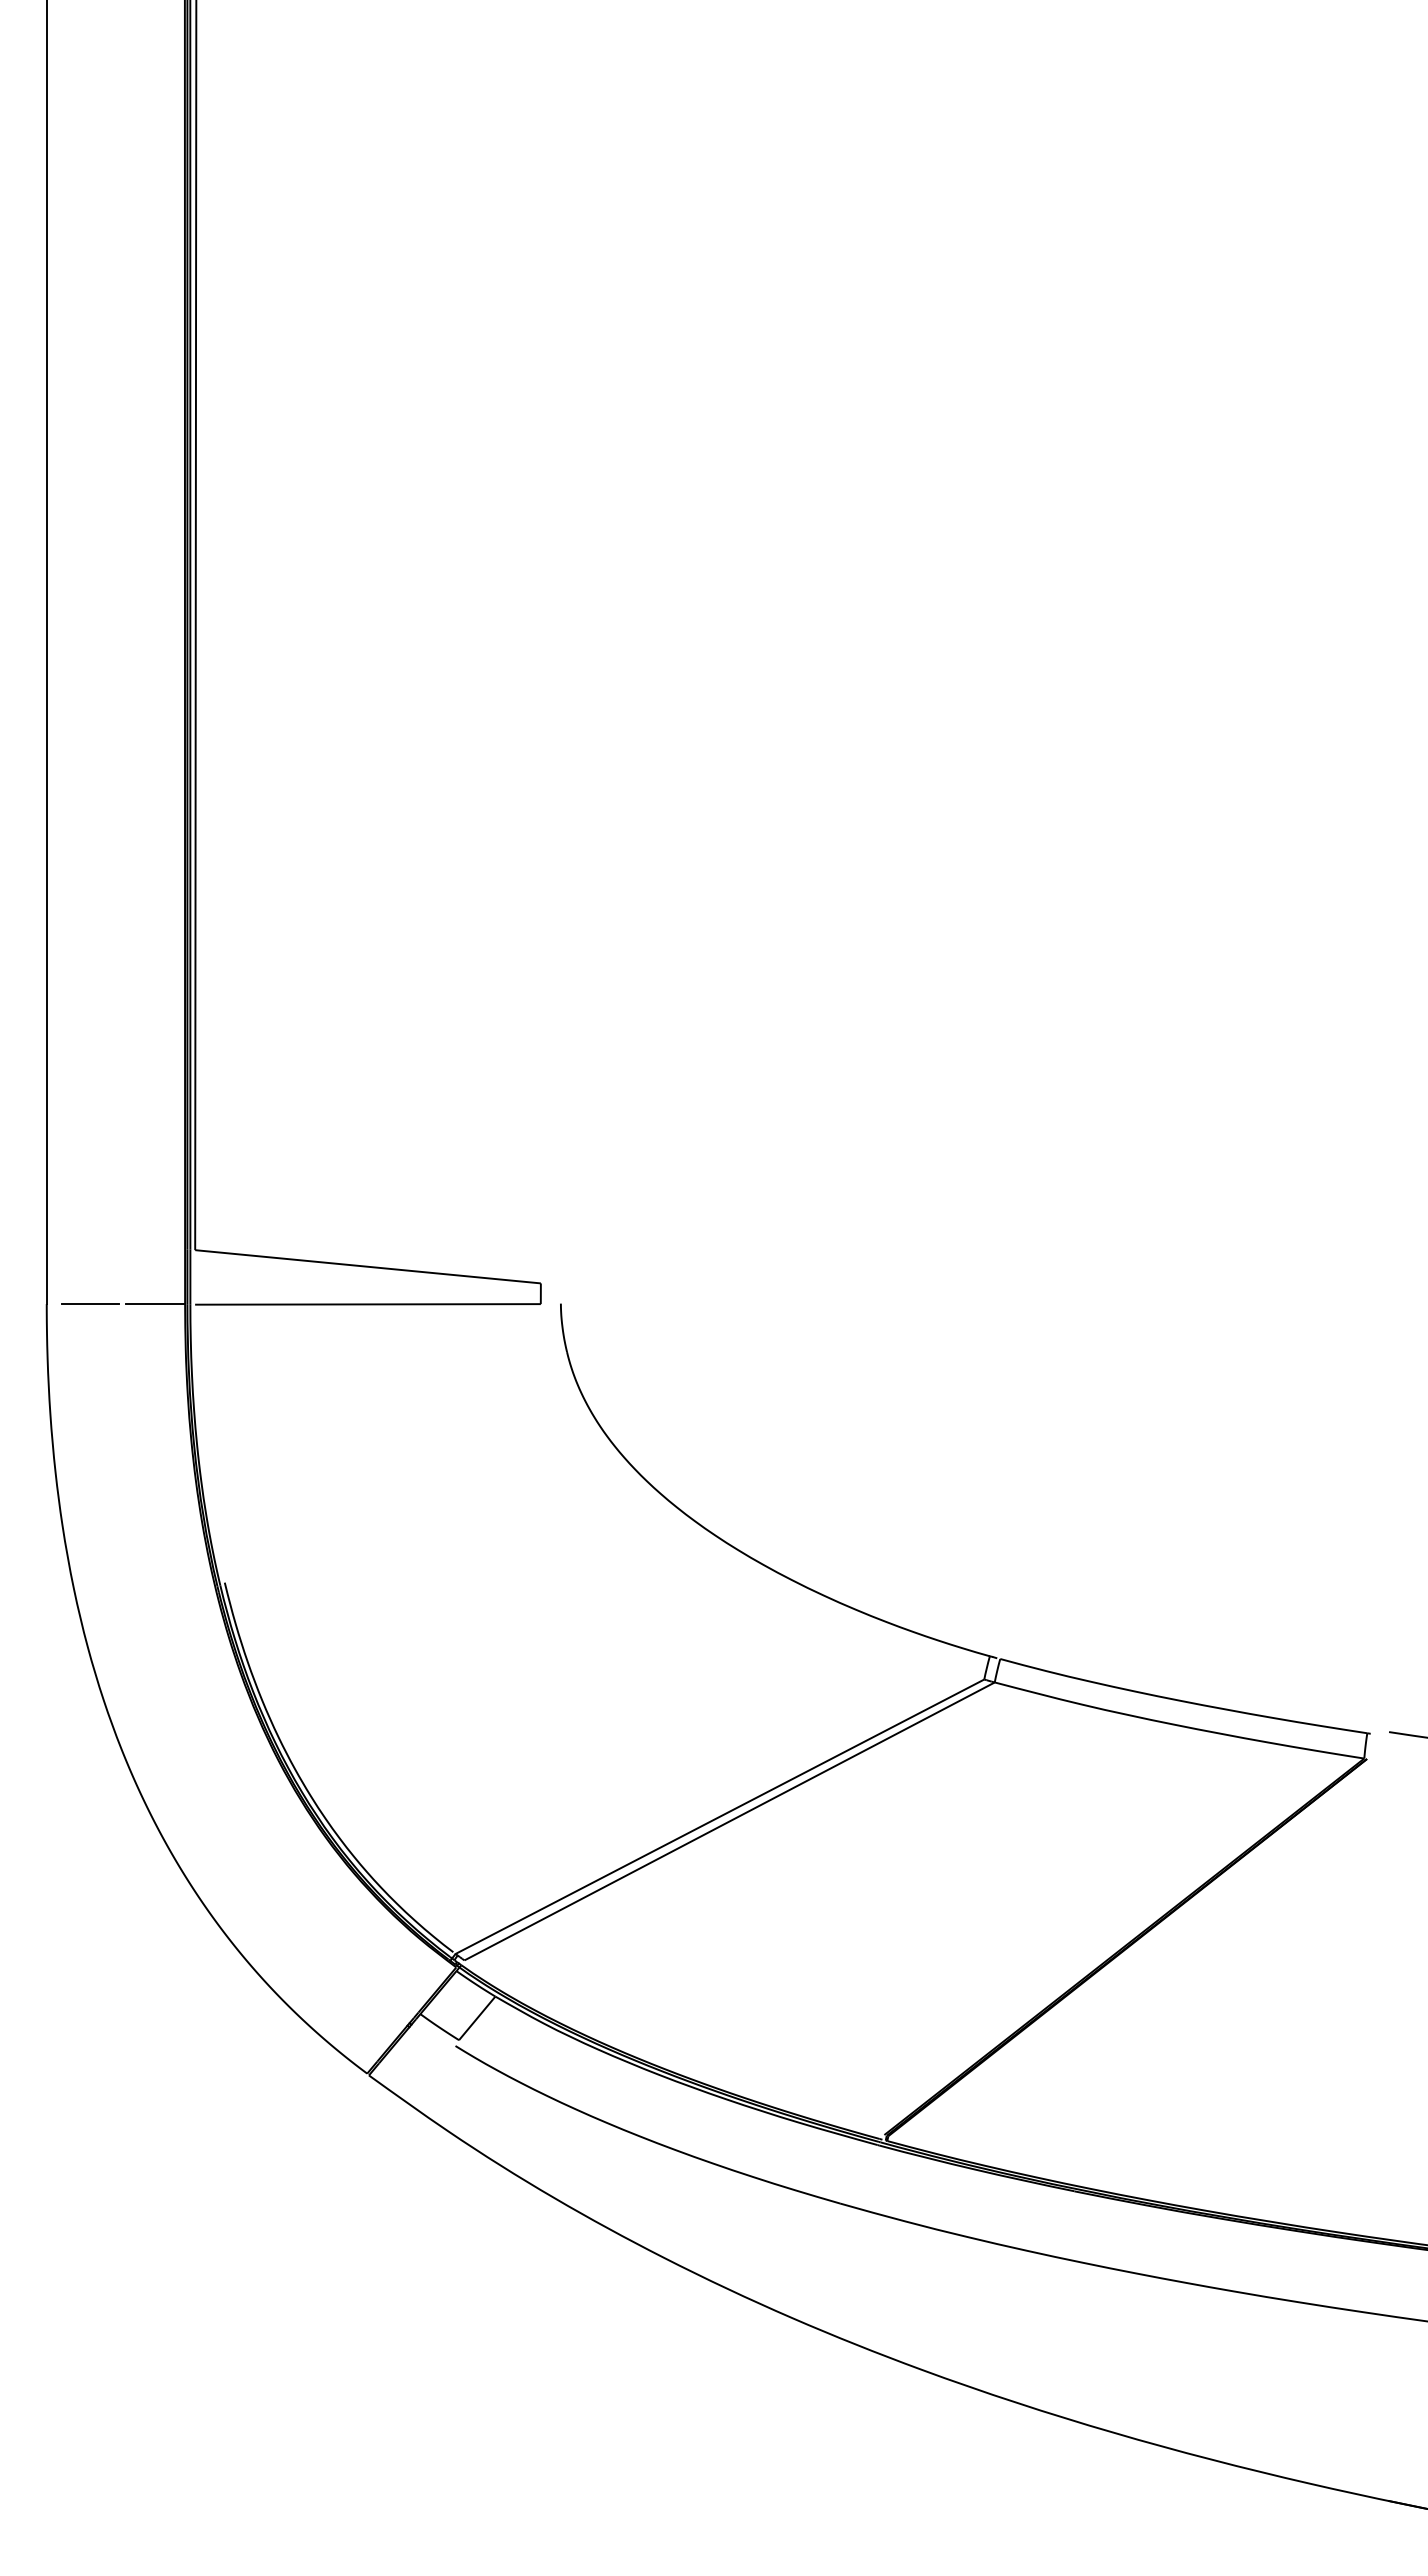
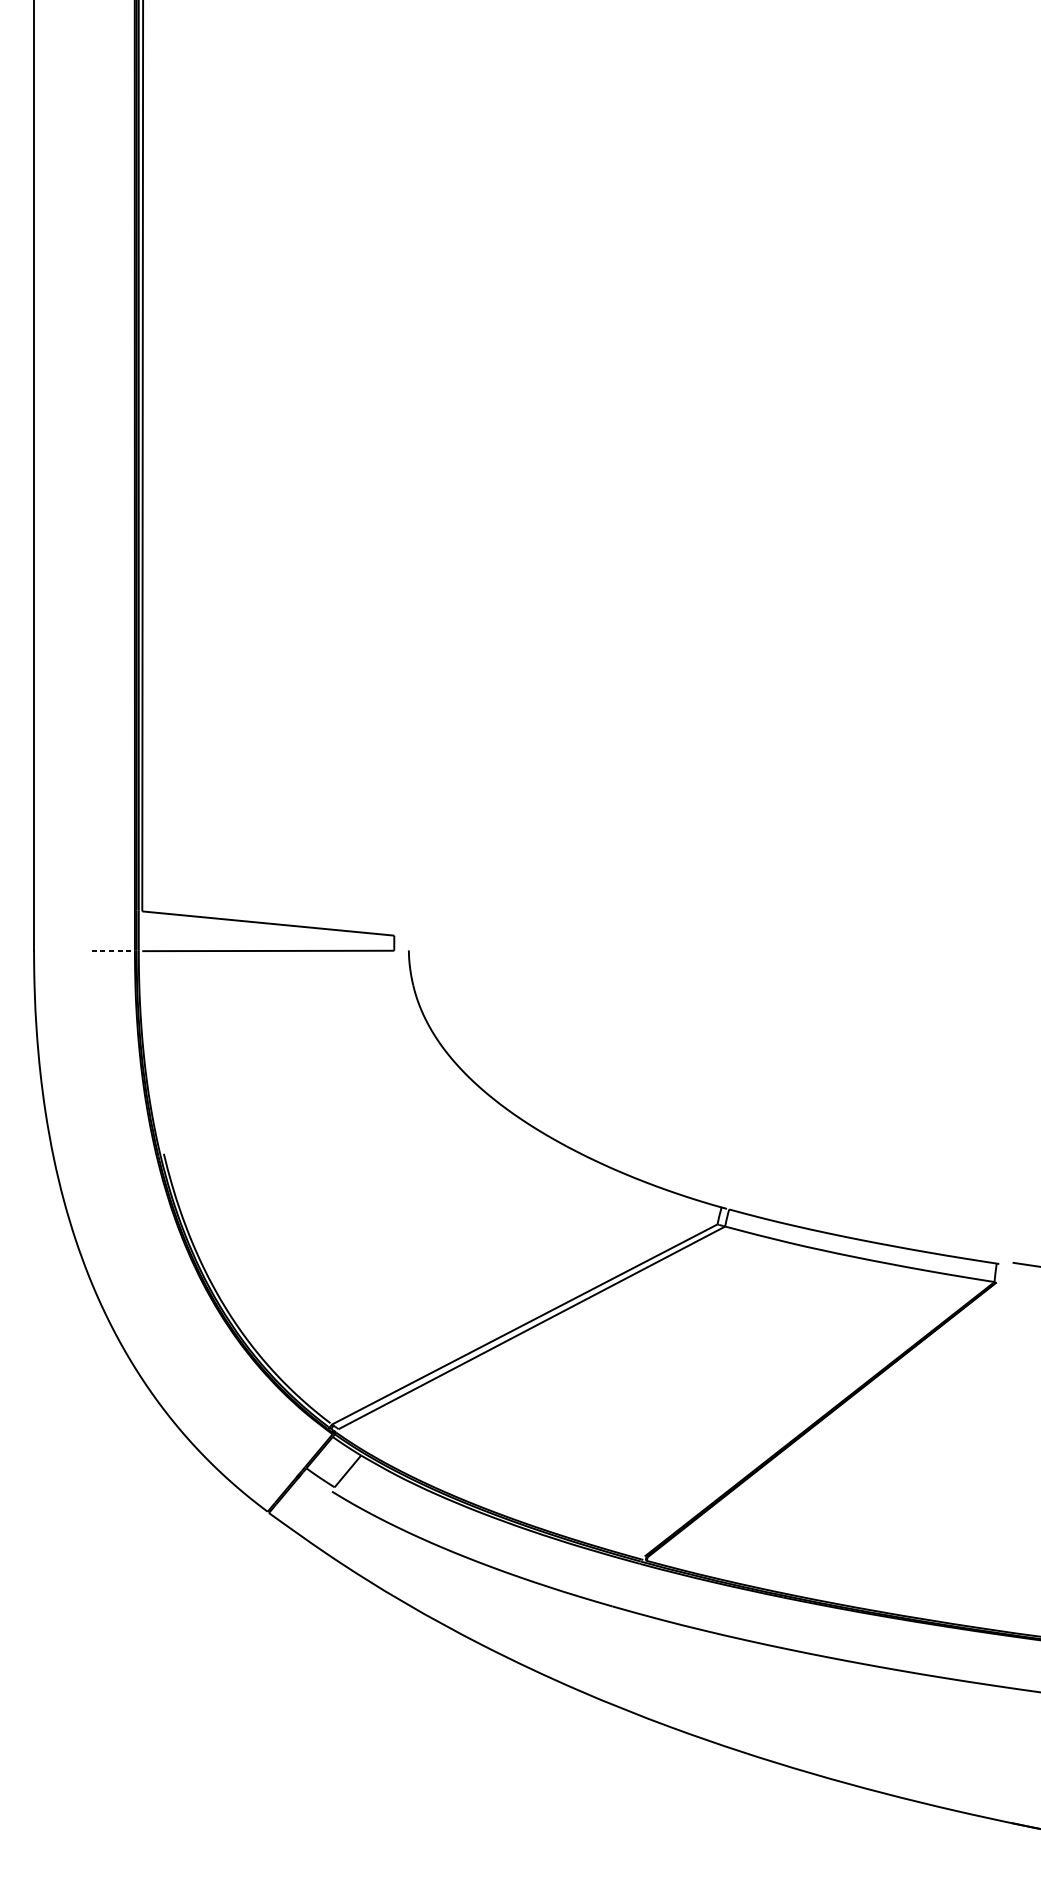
line: (90, 1304) -> (65, 951), removed
line: (155, 1304) -> (113, 951), solid -> dashed

